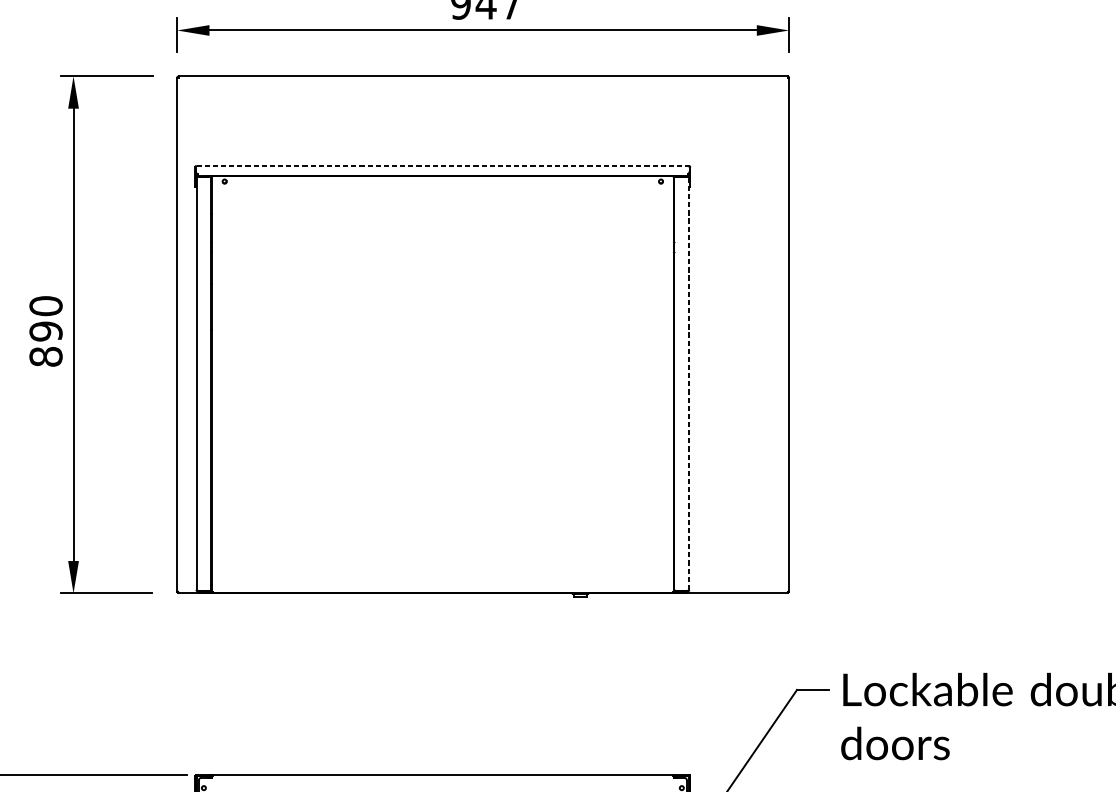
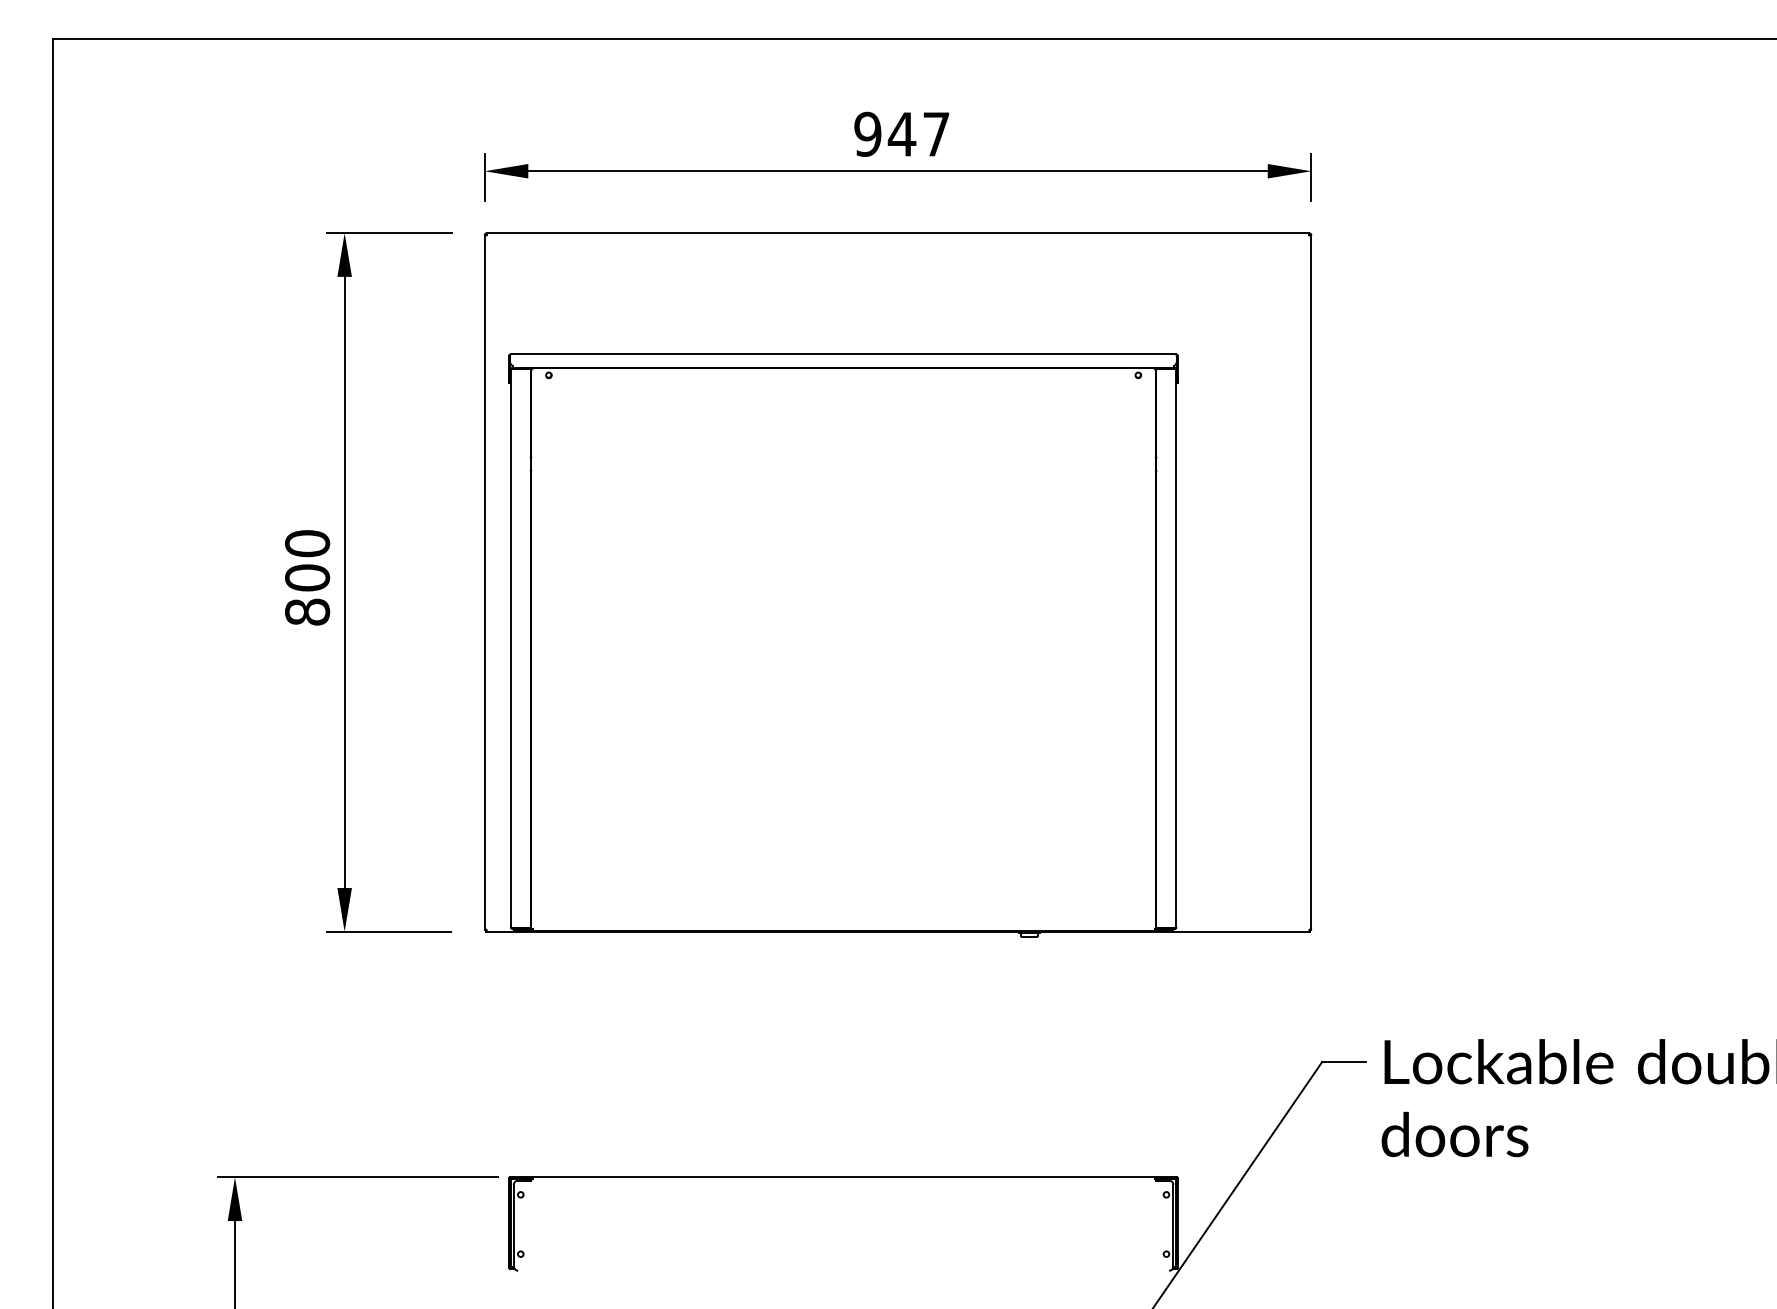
line: (442, 166) -> (843, 354), dashed -> solid
text: (46, 331) -> (307, 577), 890 -> 800
line: (689, 383) -> (1176, 648), dashed -> solid

